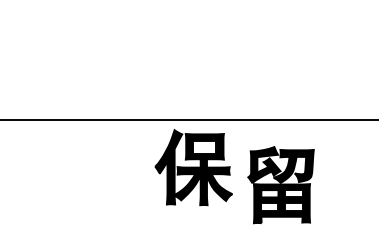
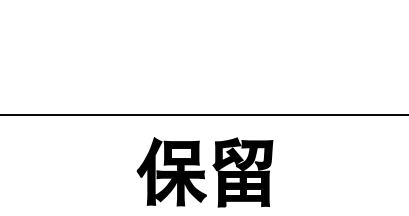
part: (193, 167) -> (171, 171), moved

